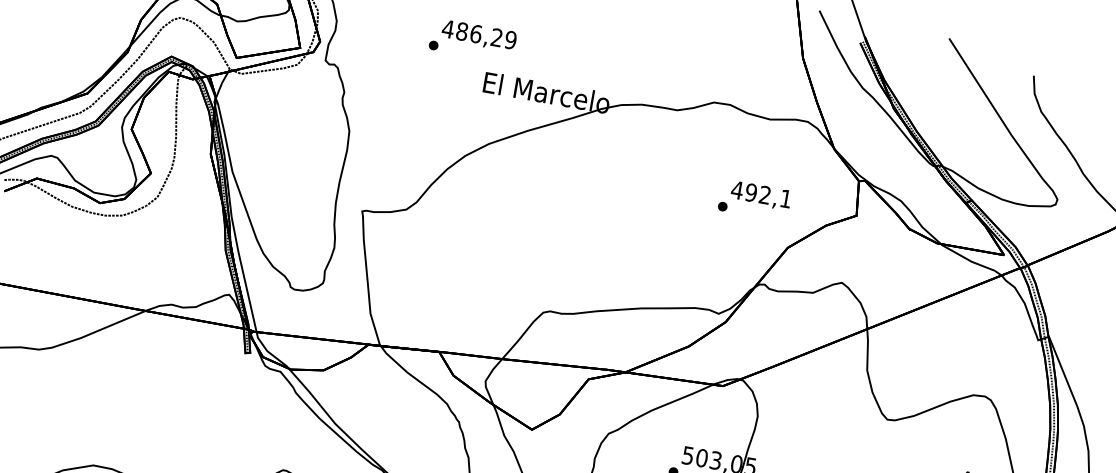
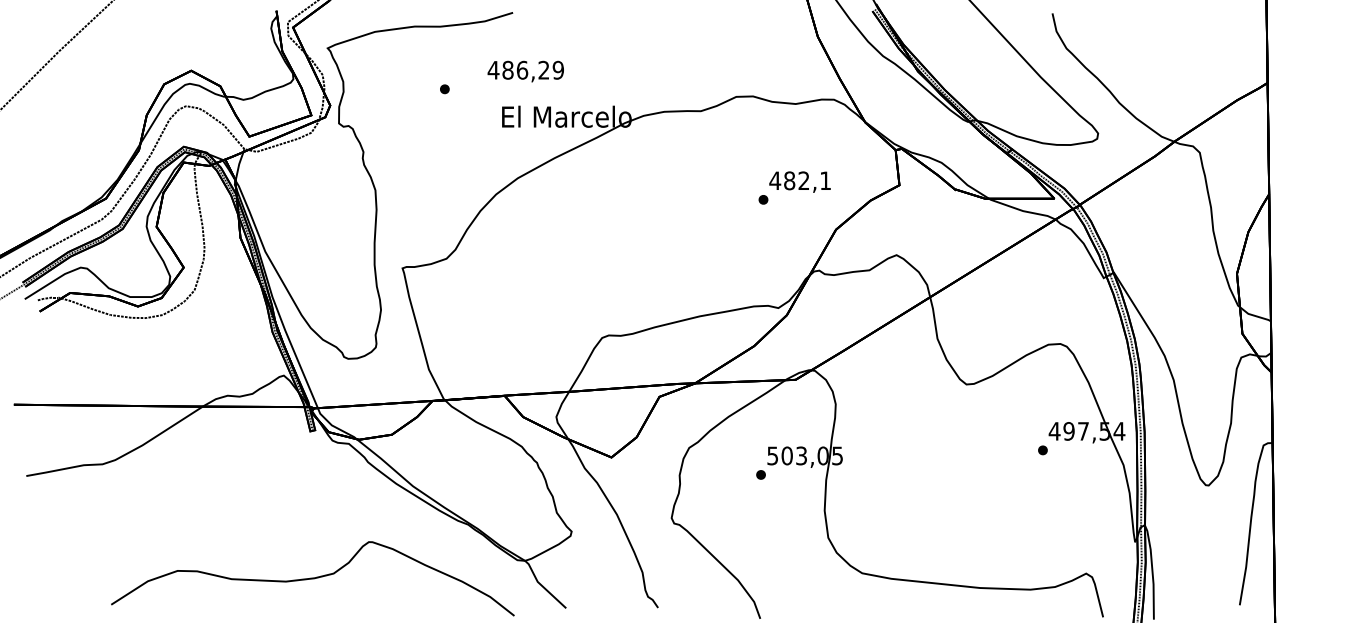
text: (478, 35) -> (525, 71), moved
text: (751, 192) -> (789, 180), 492,1 -> 482,1

